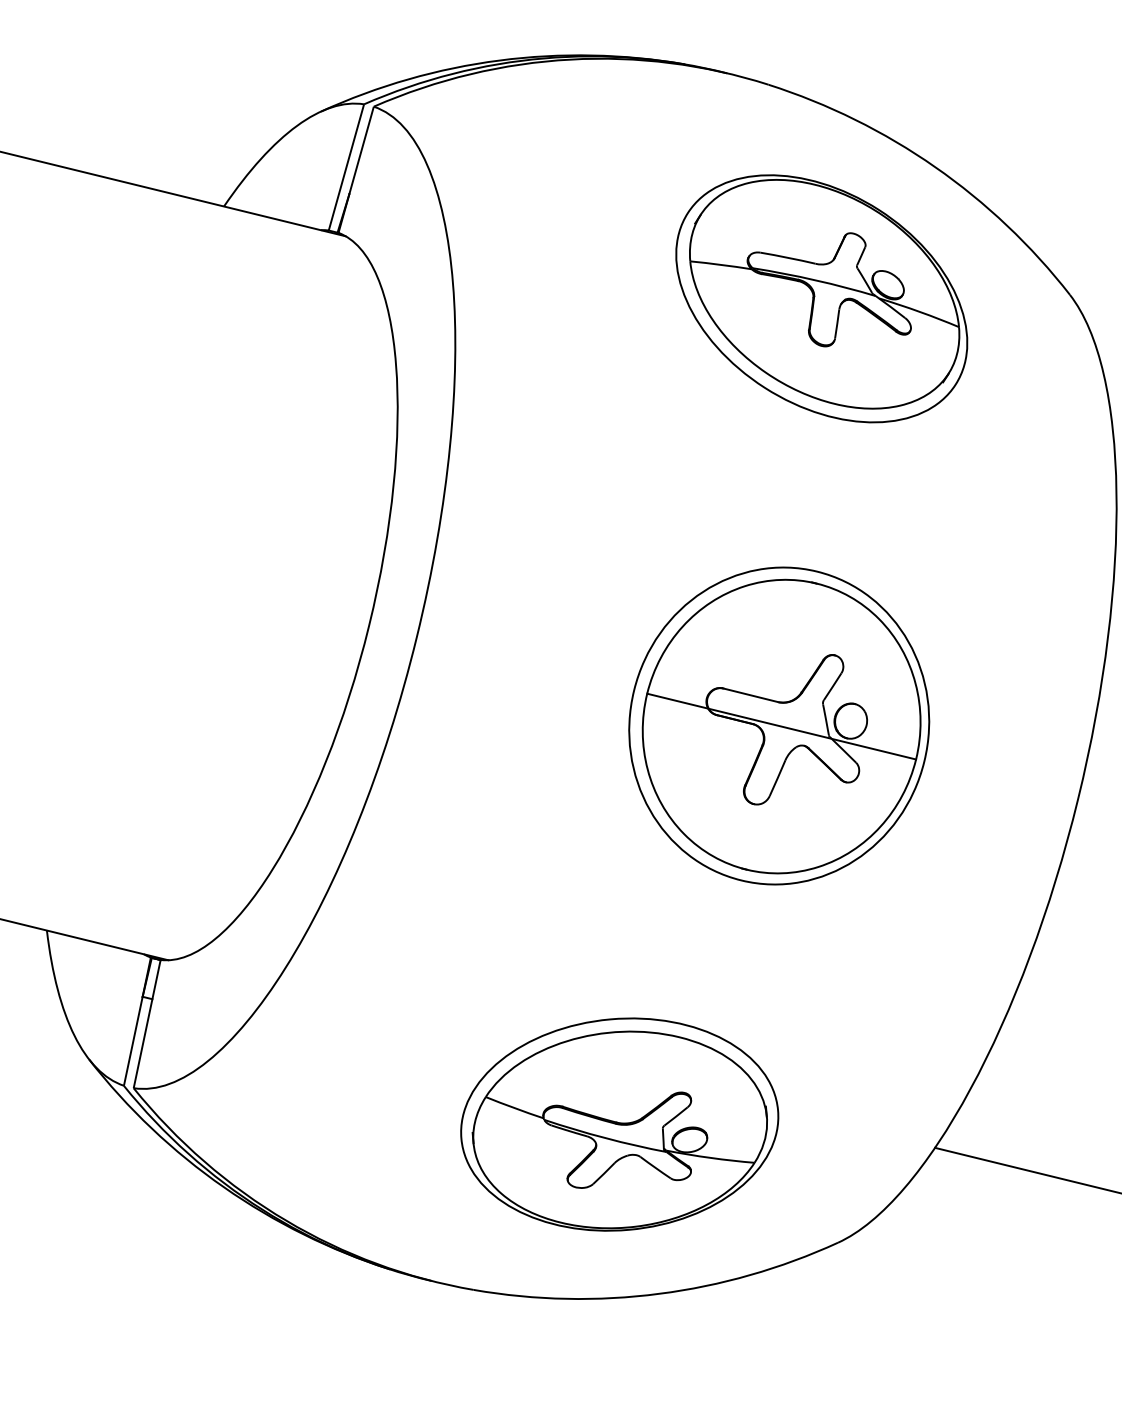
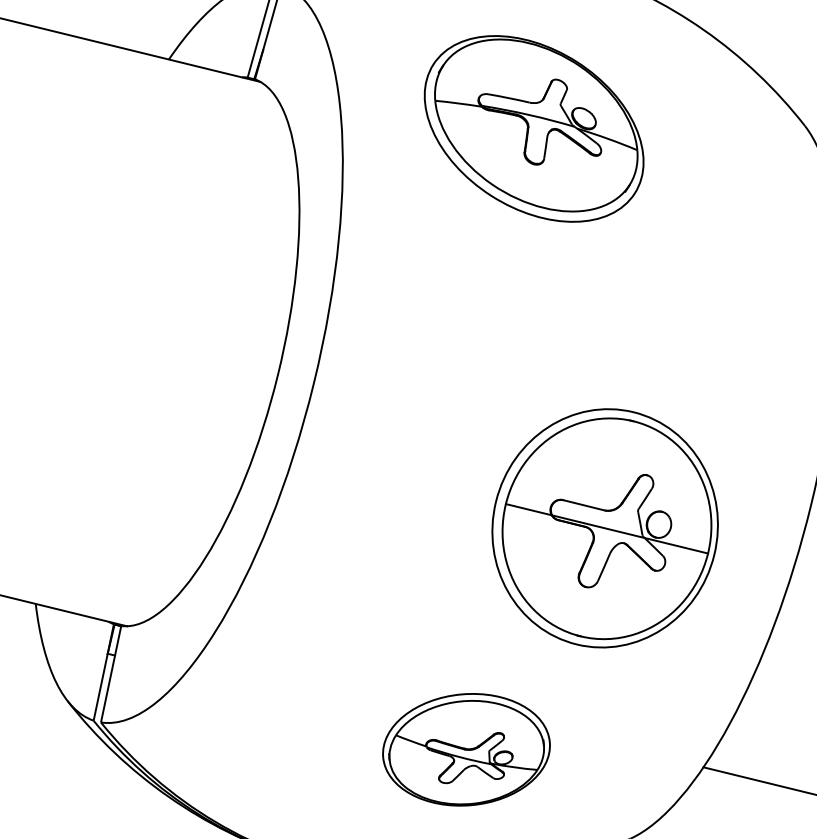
part: (821, 298) -> (533, 128), moved
part: (779, 725) -> (605, 527), moved
part: (619, 1124) -> (466, 749), size x0.7

